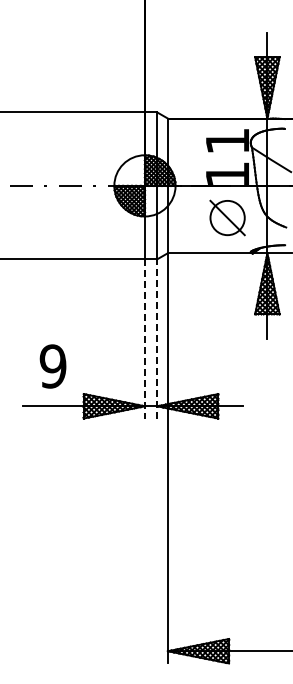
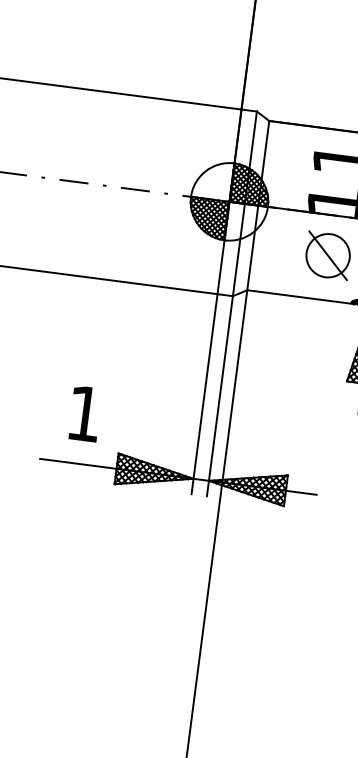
line: (144, 338) -> (204, 393), dashed -> solid
line: (157, 338) -> (220, 395), dashed -> solid
text: (52, 366) -> (83, 413), 9 -> 1

